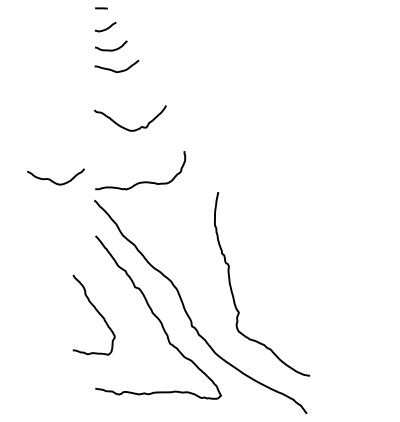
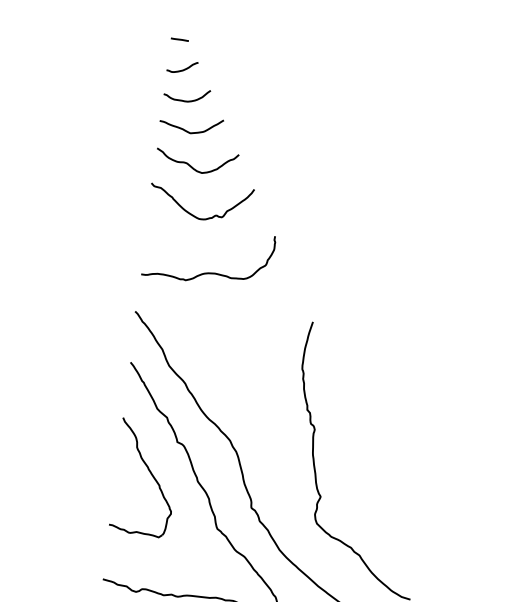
curve: (51, 179) -> (190, 163), moved
curve: (140, 181) -> (206, 271), moved
part: (93, 314) -> (144, 477), moved

